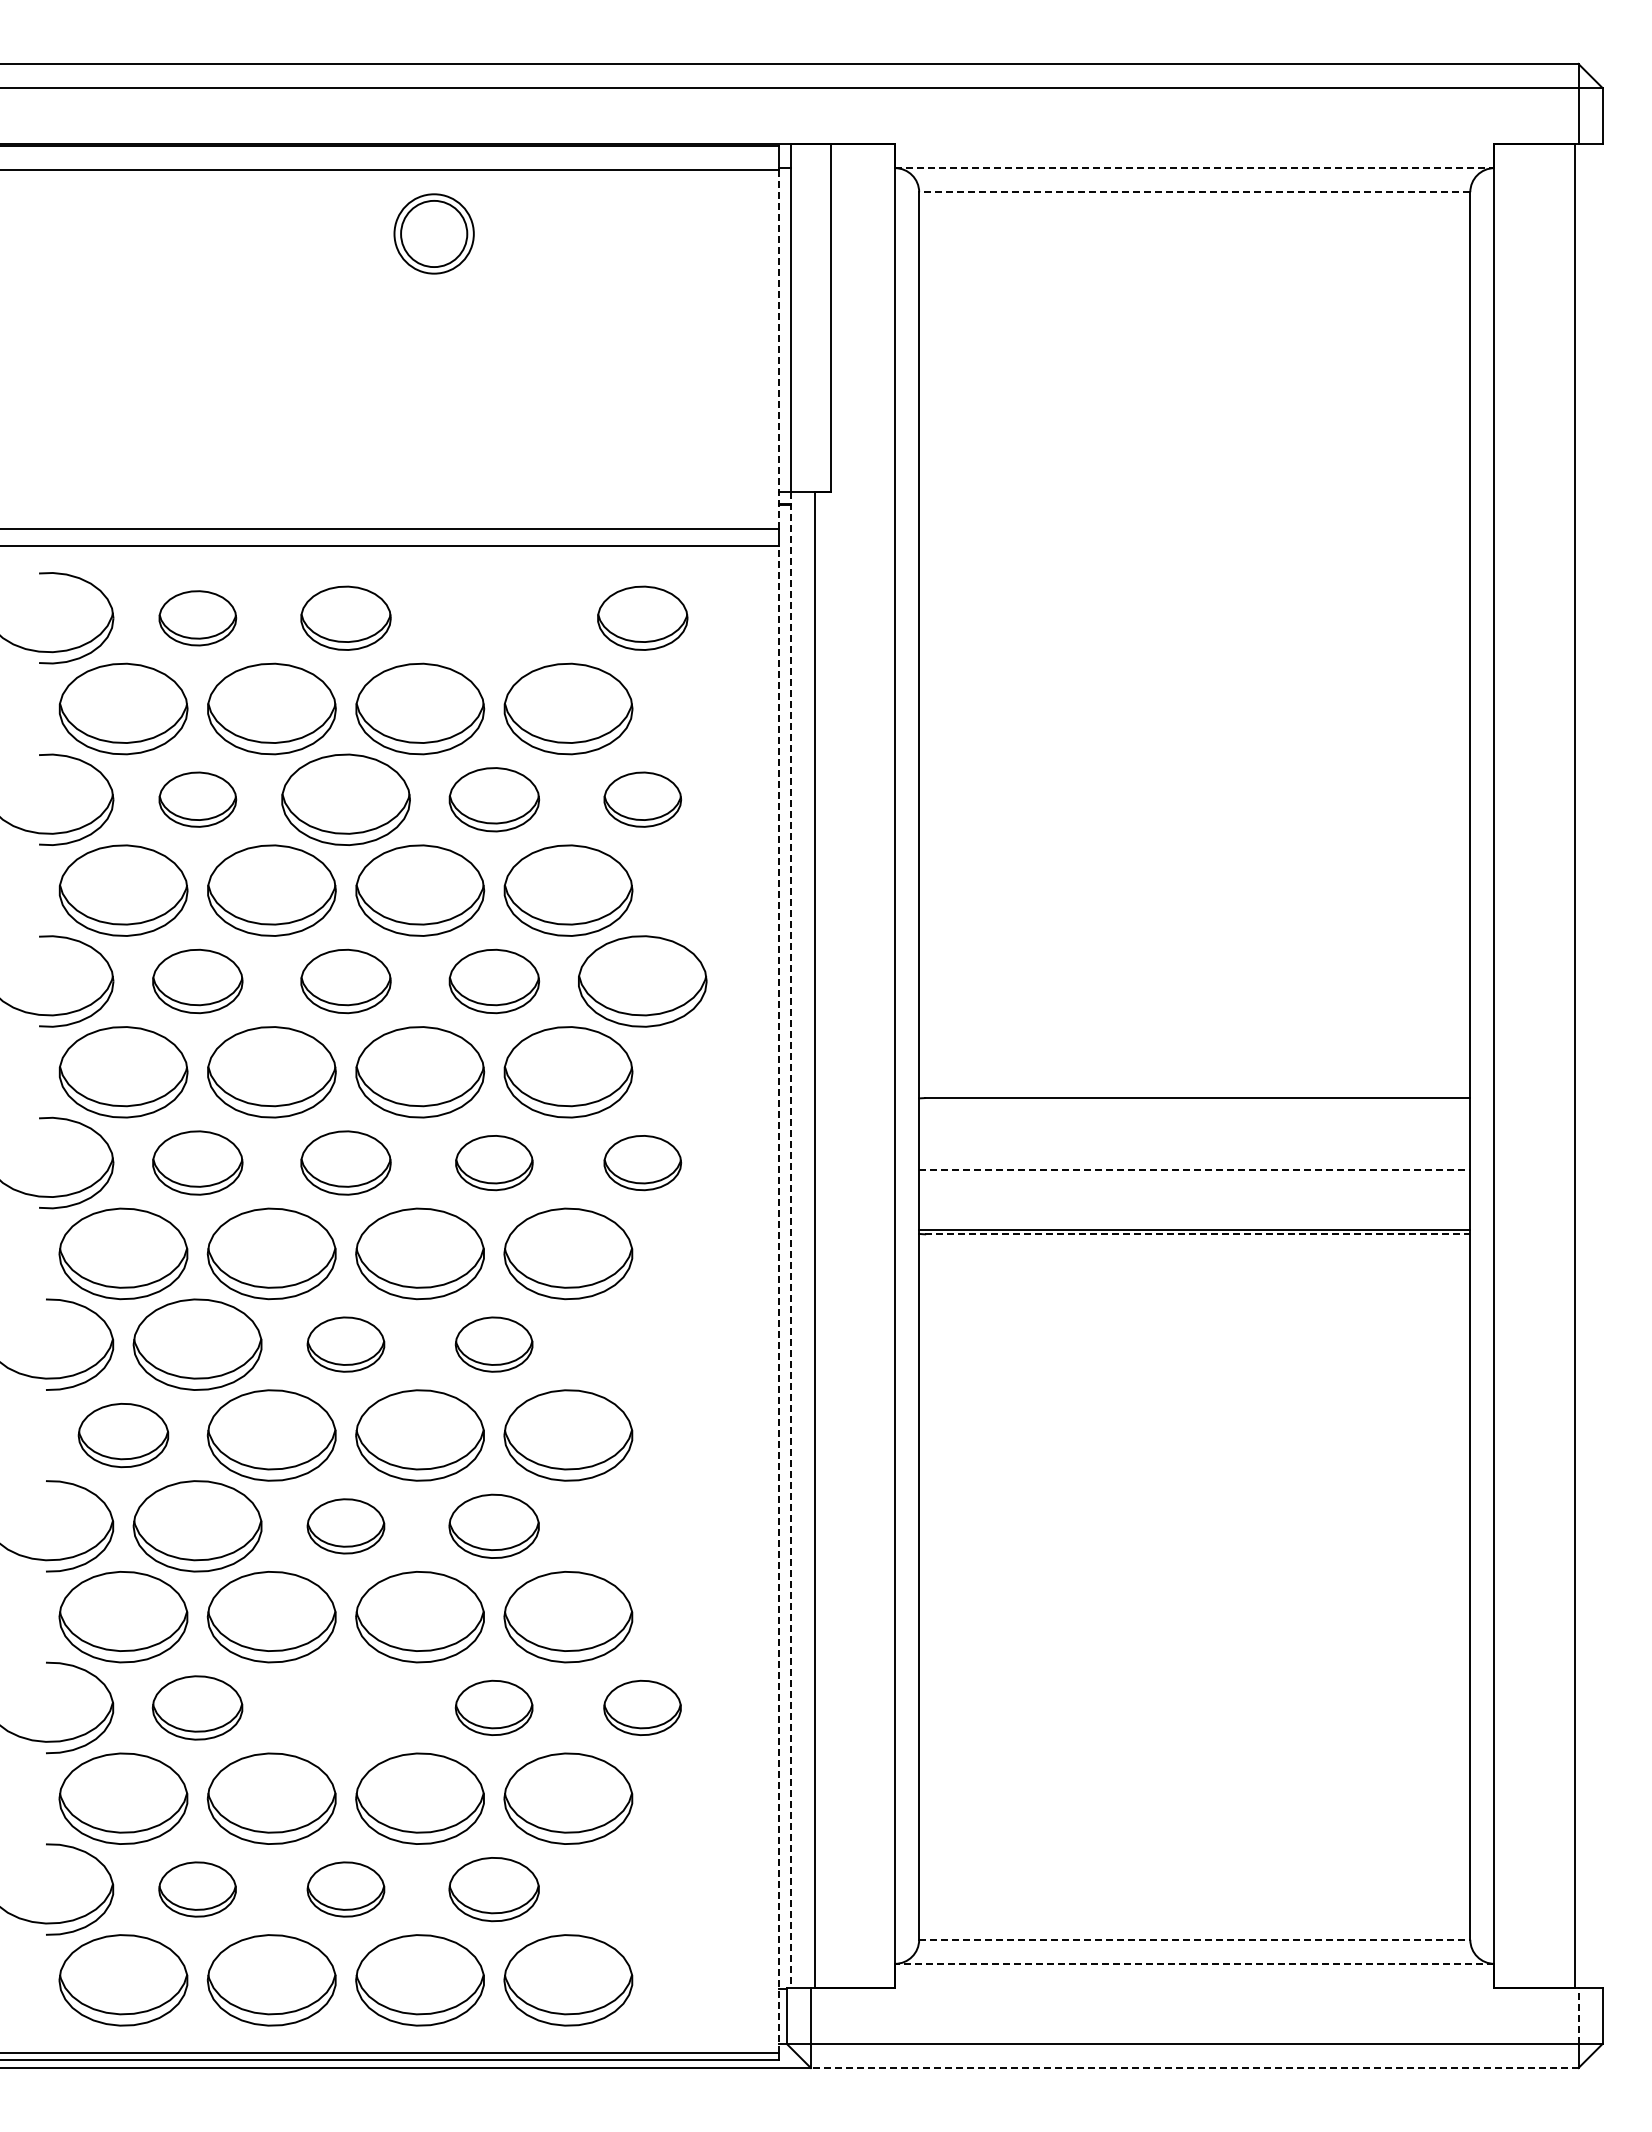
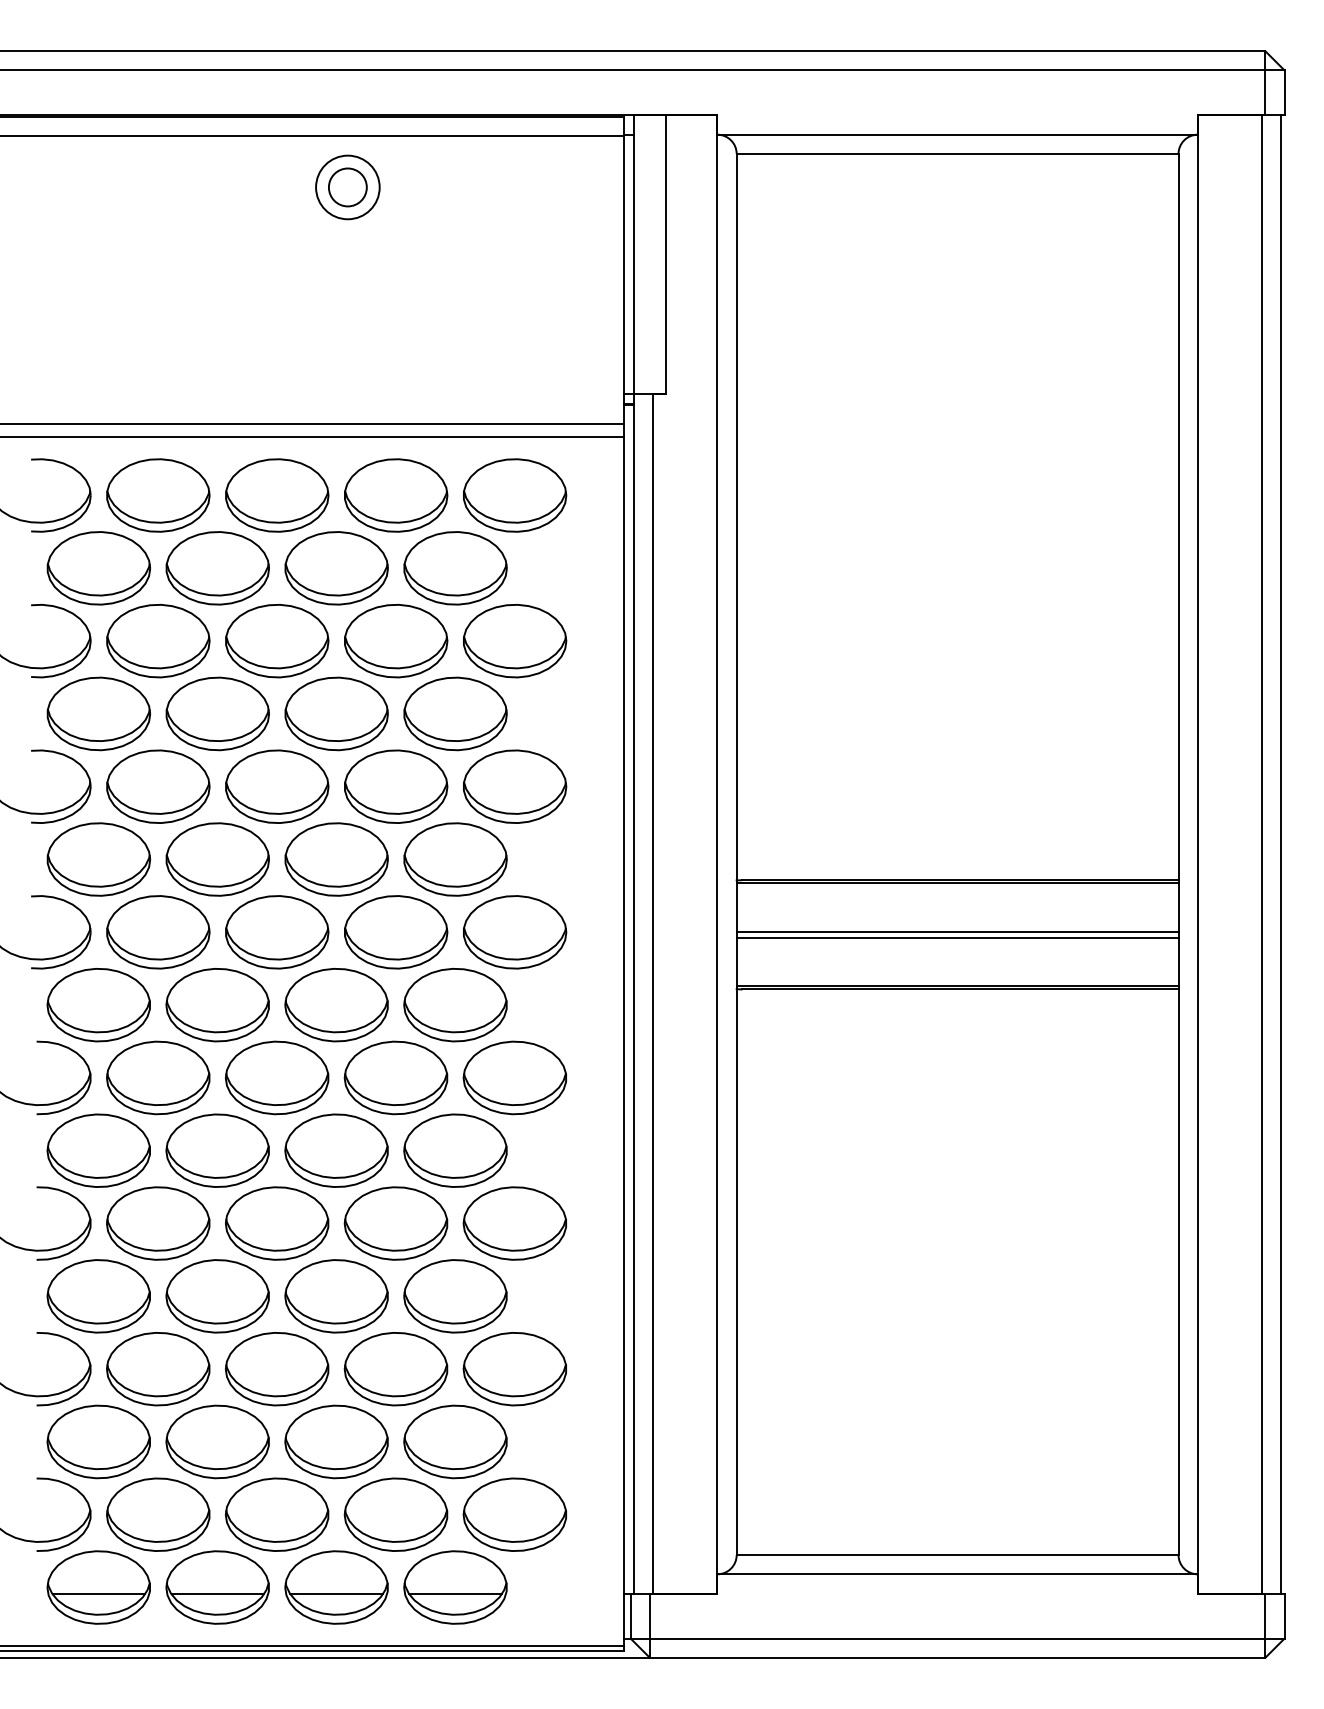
line: (1194, 168) -> (957, 134), dashed -> solid
line: (1194, 192) -> (957, 154), dashed -> solid
circle: (433, 233) -> (347, 187), size x0.71
line: (778, 348) -> (623, 279), dashed -> solid
part: (197, 618) -> (158, 495), size x1.67
part: (345, 618) -> (276, 495), size x1.43
part: (494, 618) -> (396, 495), added
part: (642, 618) -> (514, 495), size x1.43
part: (197, 799) -> (158, 640), size x1.67
part: (494, 799) -> (396, 640), size x1.43
part: (642, 799) -> (514, 640), size x1.67
part: (197, 981) -> (158, 786), size x1.43
part: (345, 981) -> (276, 786), size x1.43
part: (494, 981) -> (396, 786), size x1.43
line: (1598, 1065) -> (1281, 854), added
line: (1194, 1102) -> (957, 883), added
part: (197, 1162) -> (158, 931), size x1.43
part: (345, 1162) -> (276, 931), size x1.43
part: (494, 1162) -> (396, 931), size x1.67
part: (642, 1162) -> (514, 931), size x1.67
line: (1194, 1162) -> (957, 931), added
line: (1194, 1170) -> (957, 938), dashed -> solid
line: (1197, 1234) -> (959, 989), dashed -> solid
line: (790, 1240) -> (633, 994), dashed -> solid
line: (778, 1299) -> (623, 1041), dashed -> solid
part: (345, 1344) -> (276, 1077), size x1.67
part: (493, 1344) -> (395, 1077), size x1.67
part: (642, 1344) -> (514, 1077), added
part: (123, 1435) -> (98, 1150), size x1.43
part: (345, 1526) -> (276, 1223), size x1.67
part: (493, 1526) -> (395, 1223), size x1.43
part: (642, 1526) -> (514, 1223), added
part: (197, 1707) -> (158, 1368), size x1.43
part: (345, 1707) -> (276, 1368), added
part: (493, 1707) -> (395, 1368), size x1.67
part: (642, 1707) -> (514, 1368), size x1.67
part: (197, 1889) -> (158, 1514), size x1.67
part: (345, 1889) -> (276, 1514), size x1.67
part: (493, 1889) -> (395, 1514), size x1.43
part: (642, 1889) -> (514, 1514), added
line: (1194, 1939) -> (957, 1554), dashed -> solid
line: (1194, 1963) -> (957, 1574), dashed -> solid
line: (123, 1989) -> (98, 1594), added
line: (271, 1989) -> (217, 1594), added
line: (419, 1989) -> (336, 1594), added
line: (568, 1989) -> (455, 1594), added
line: (1578, 2015) -> (1265, 1615), dashed -> solid
line: (1194, 2068) -> (957, 1658), dashed -> solid

